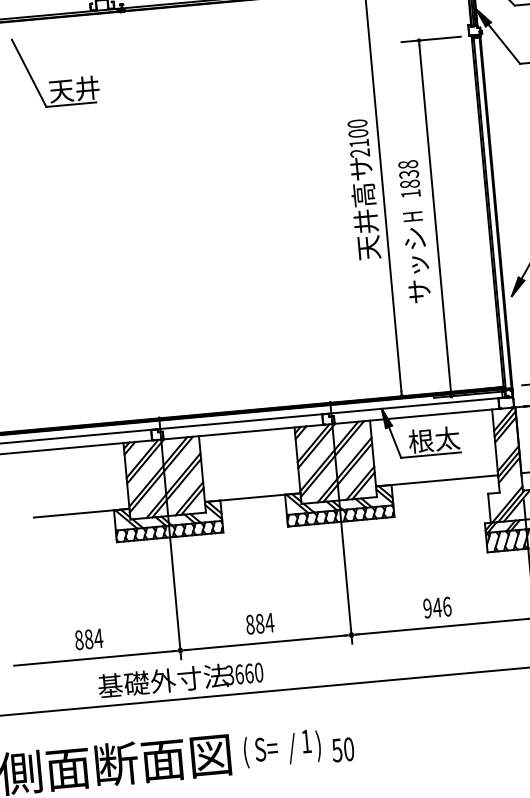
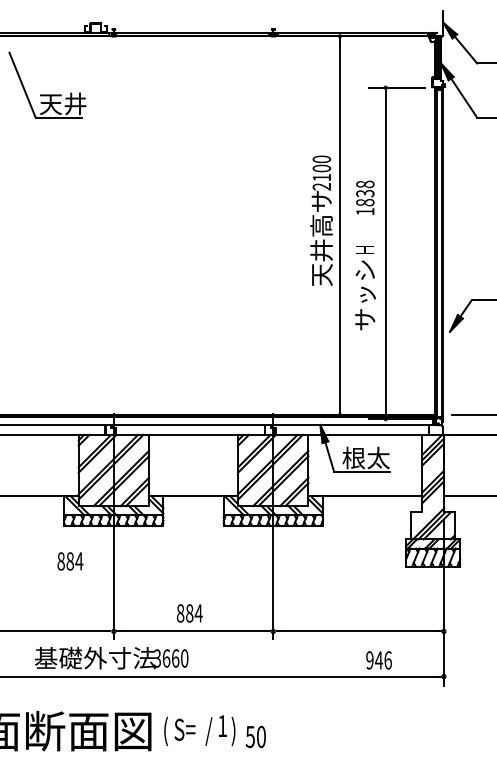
text: (409, 178) -> (365, 197), moved
text: (436, 607) -> (378, 660), moved
text: (89, 639) -> (70, 561), moved

